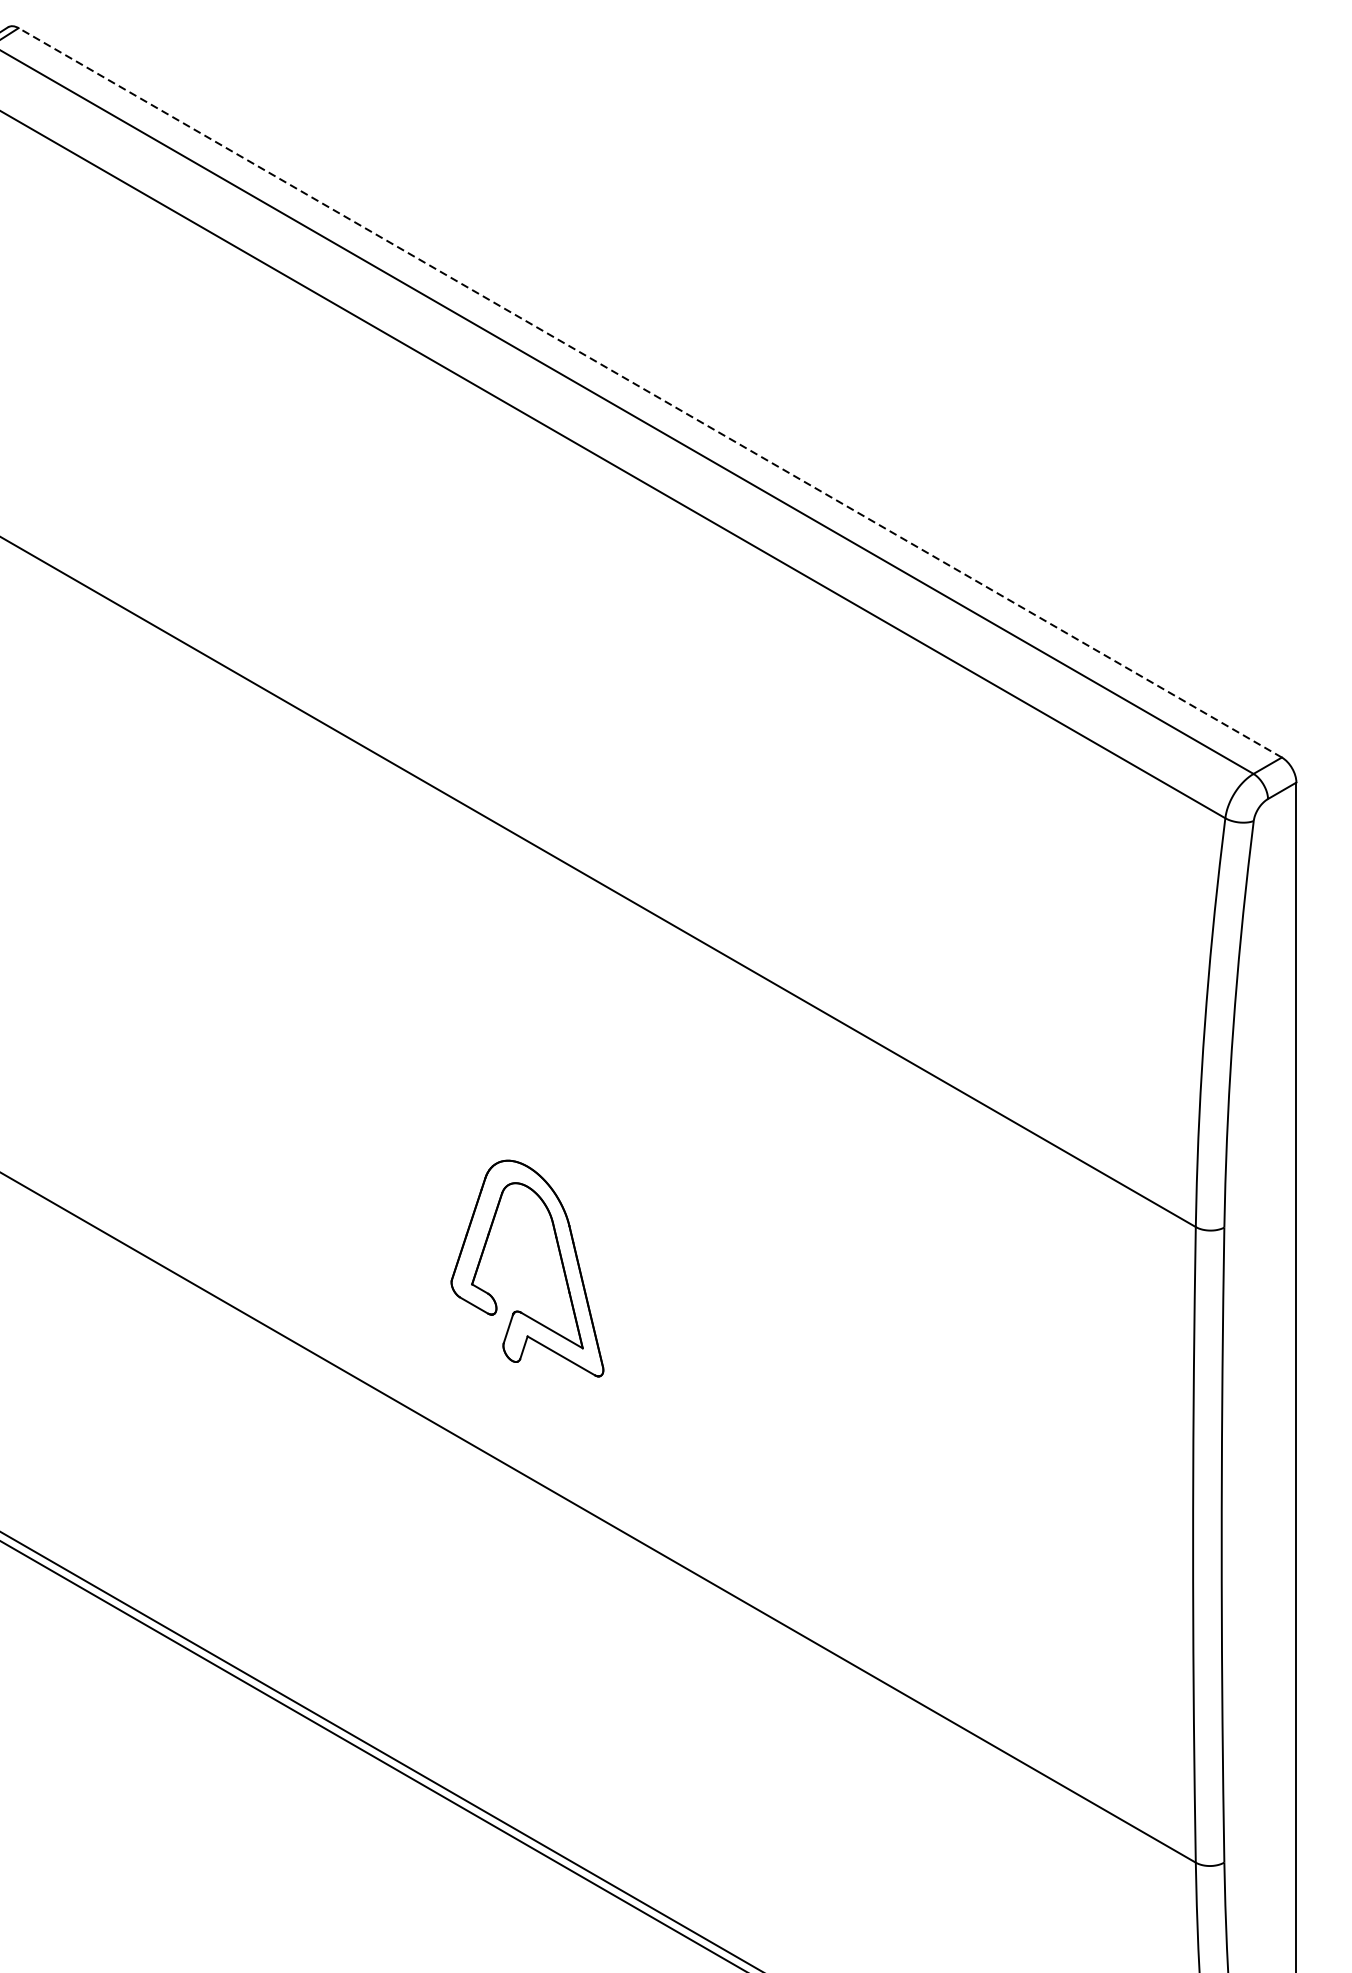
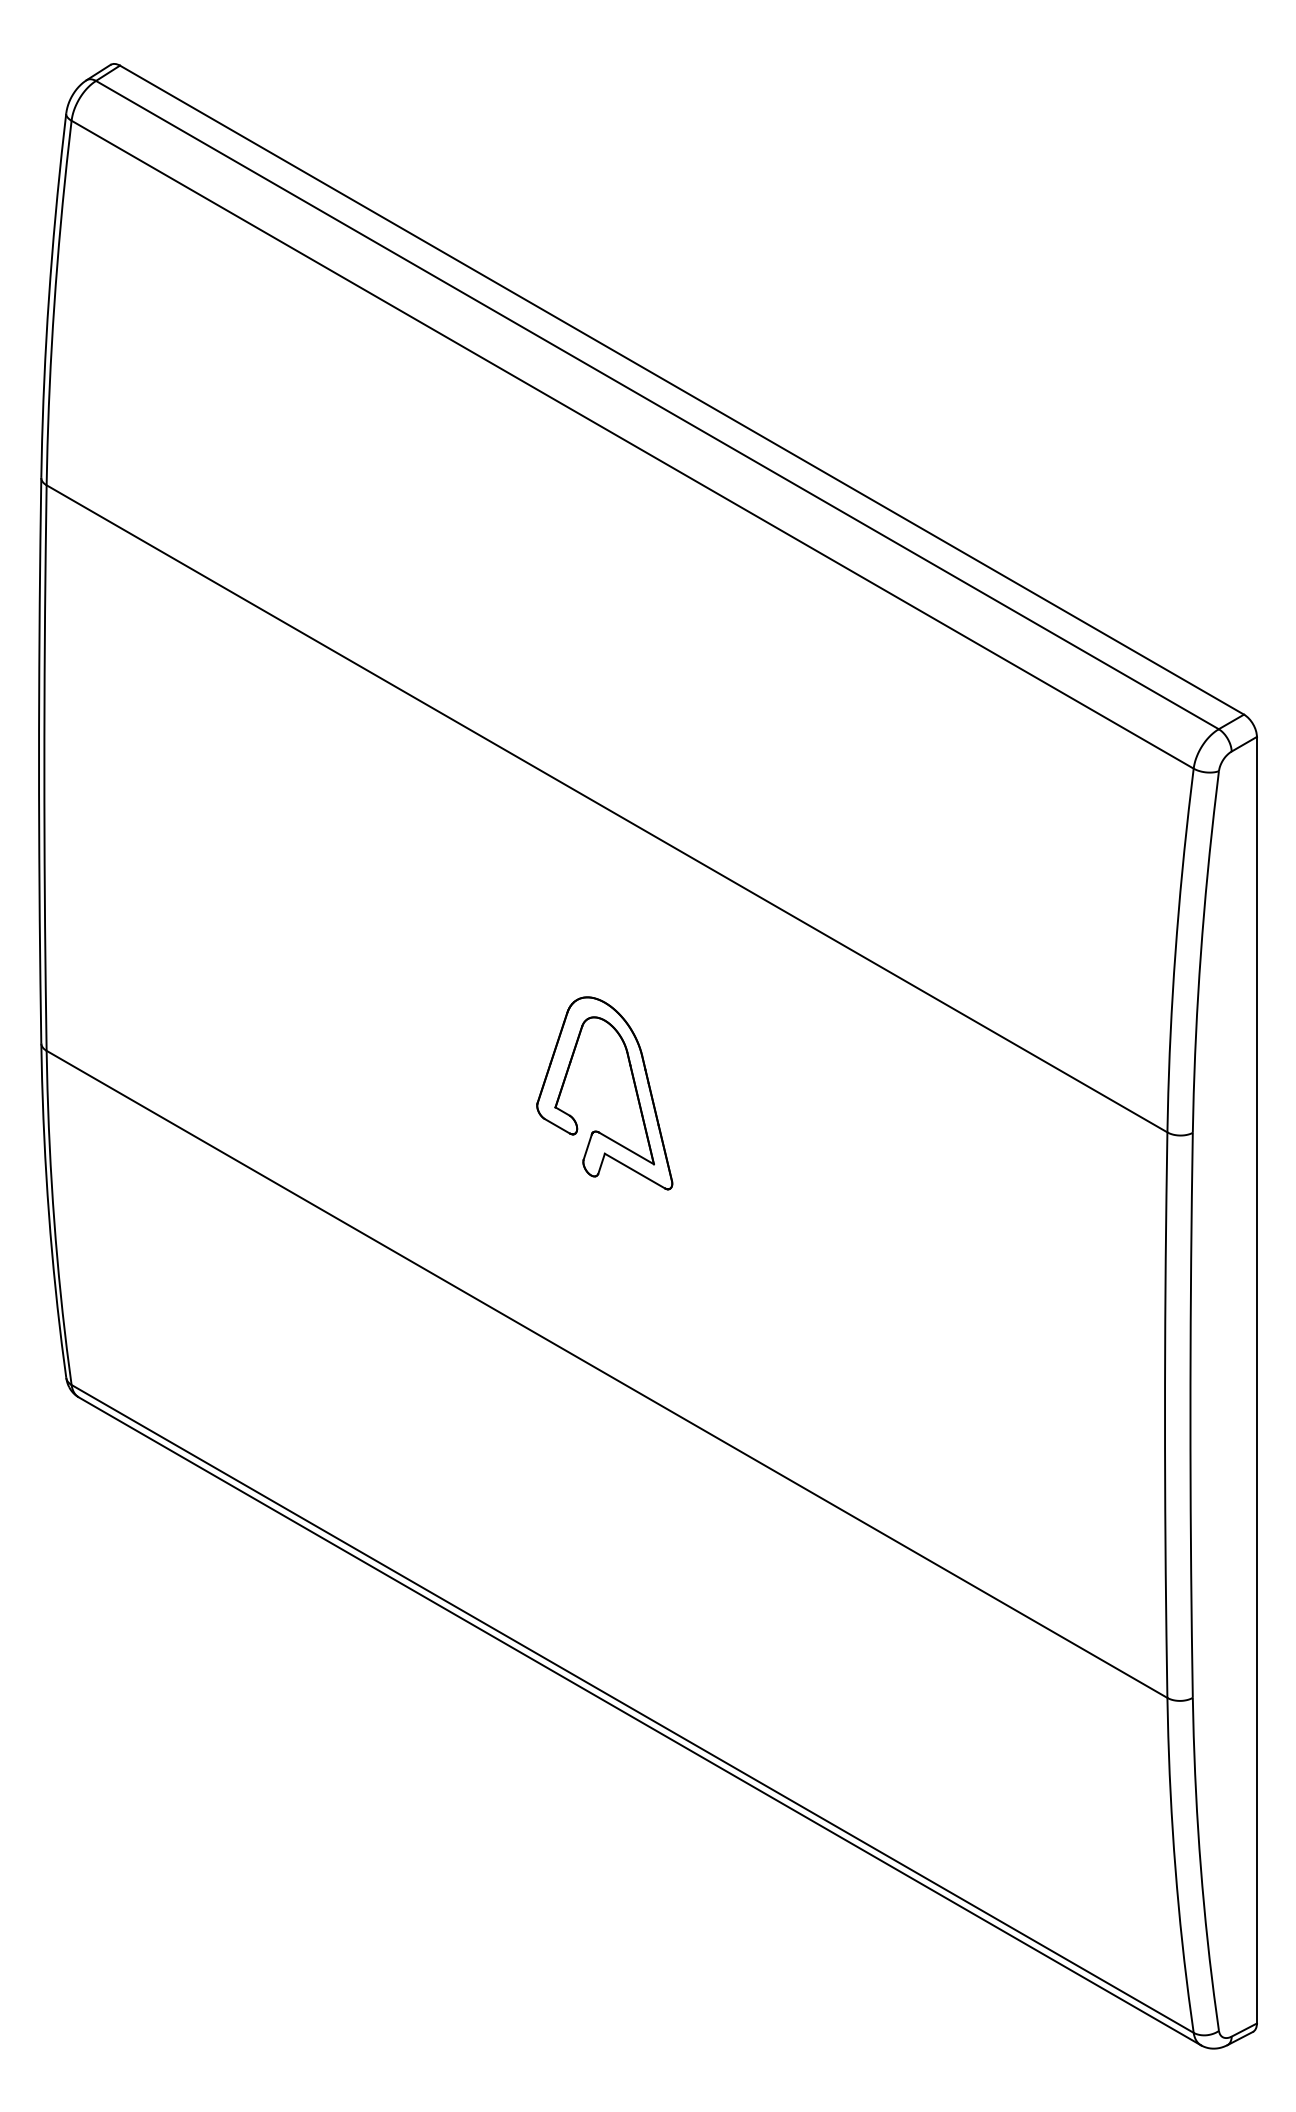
line: (650, 393) -> (682, 390), dashed -> solid
part: (560, 1263) -> (634, 1088), moved

